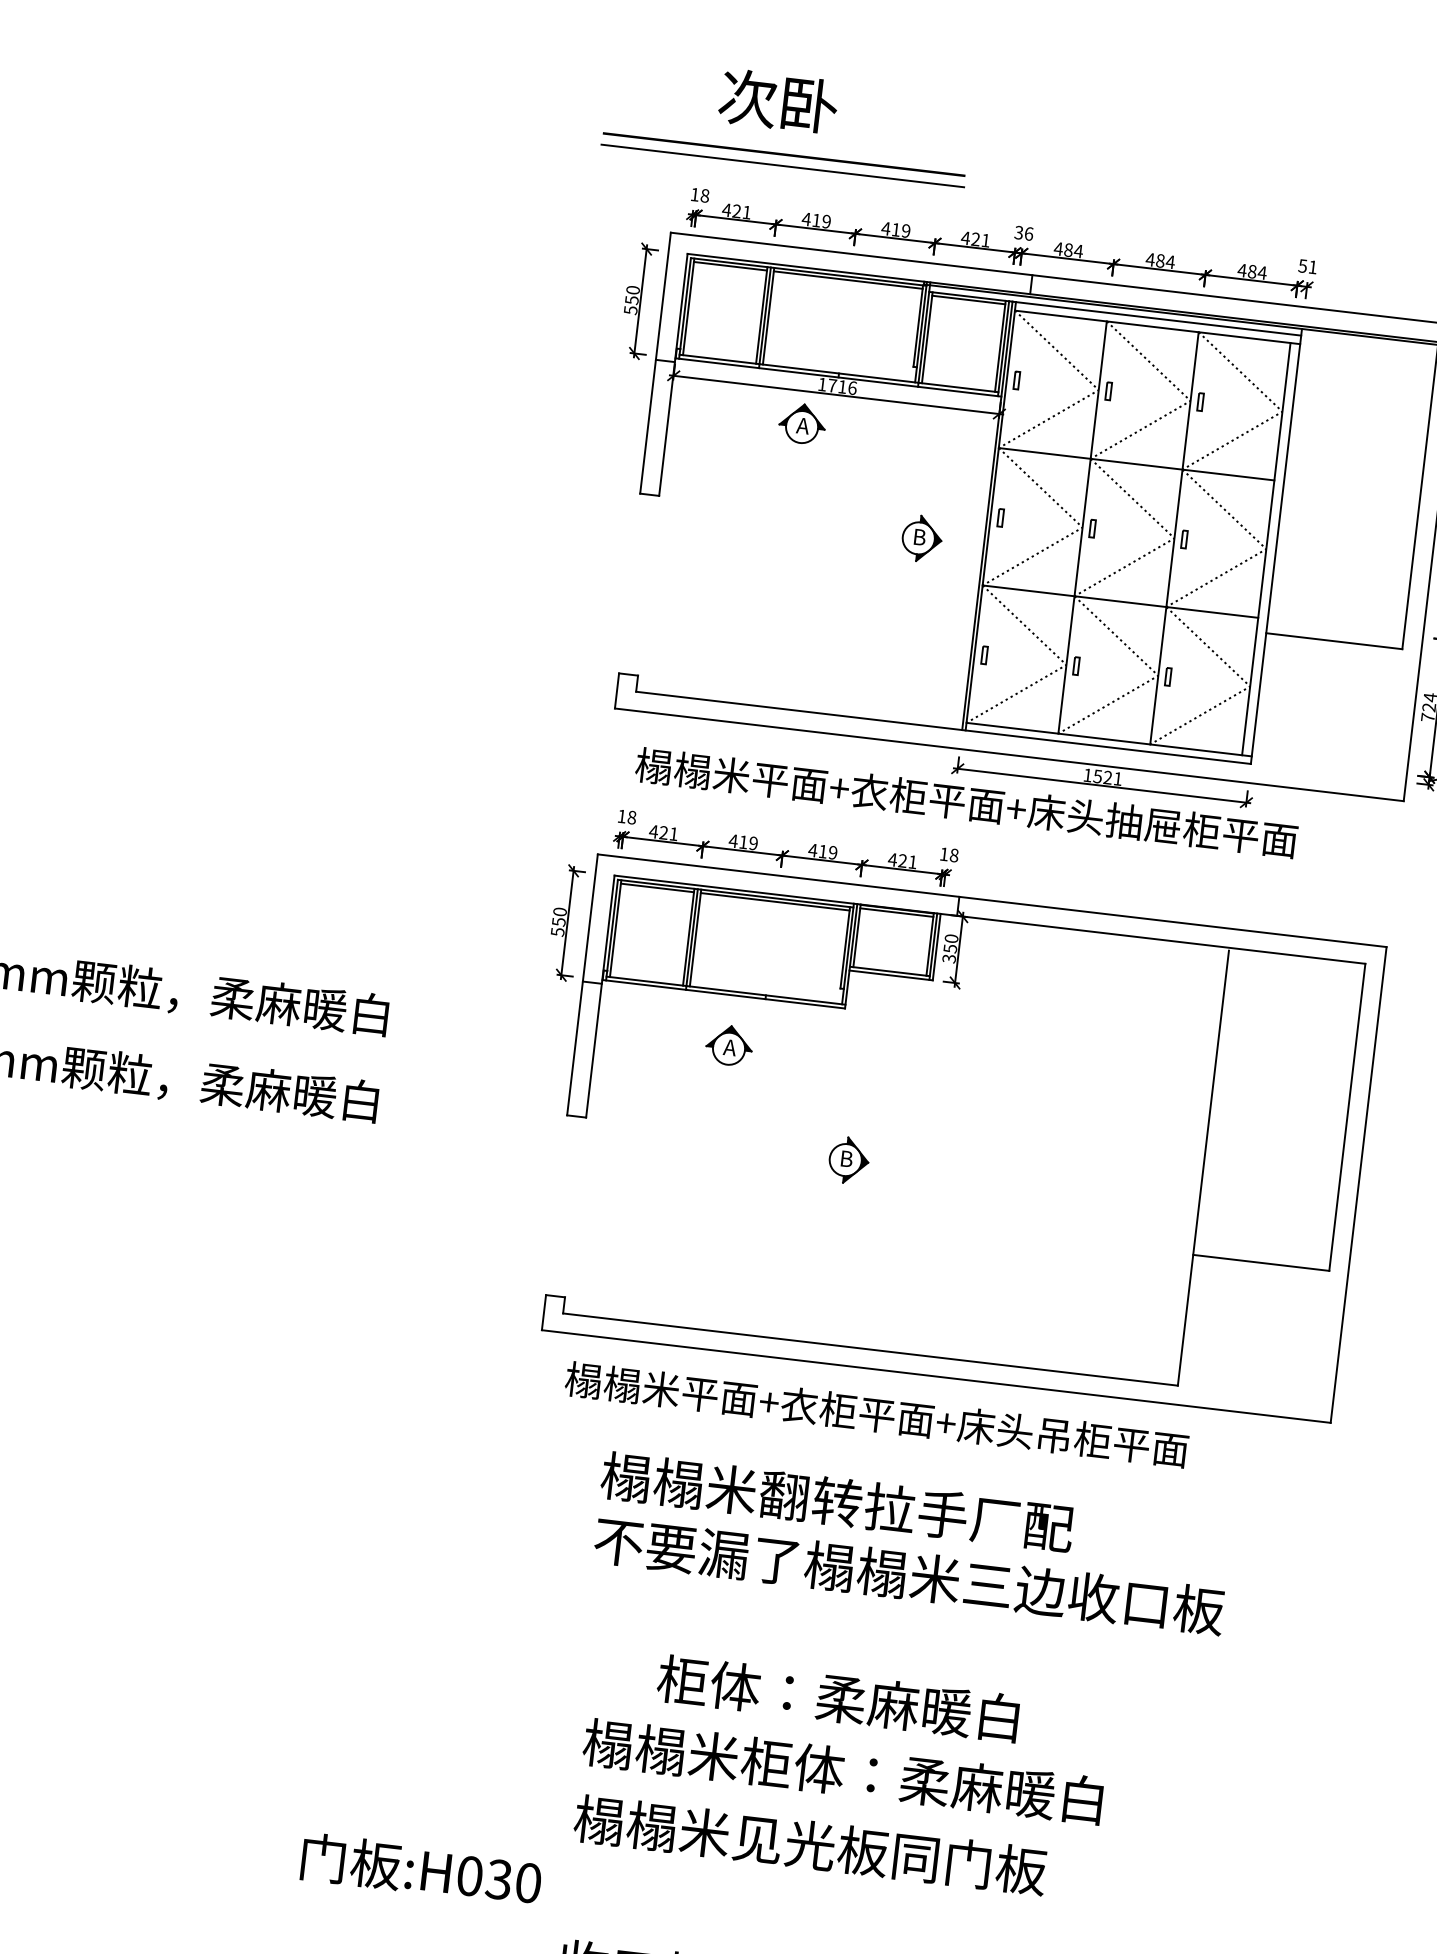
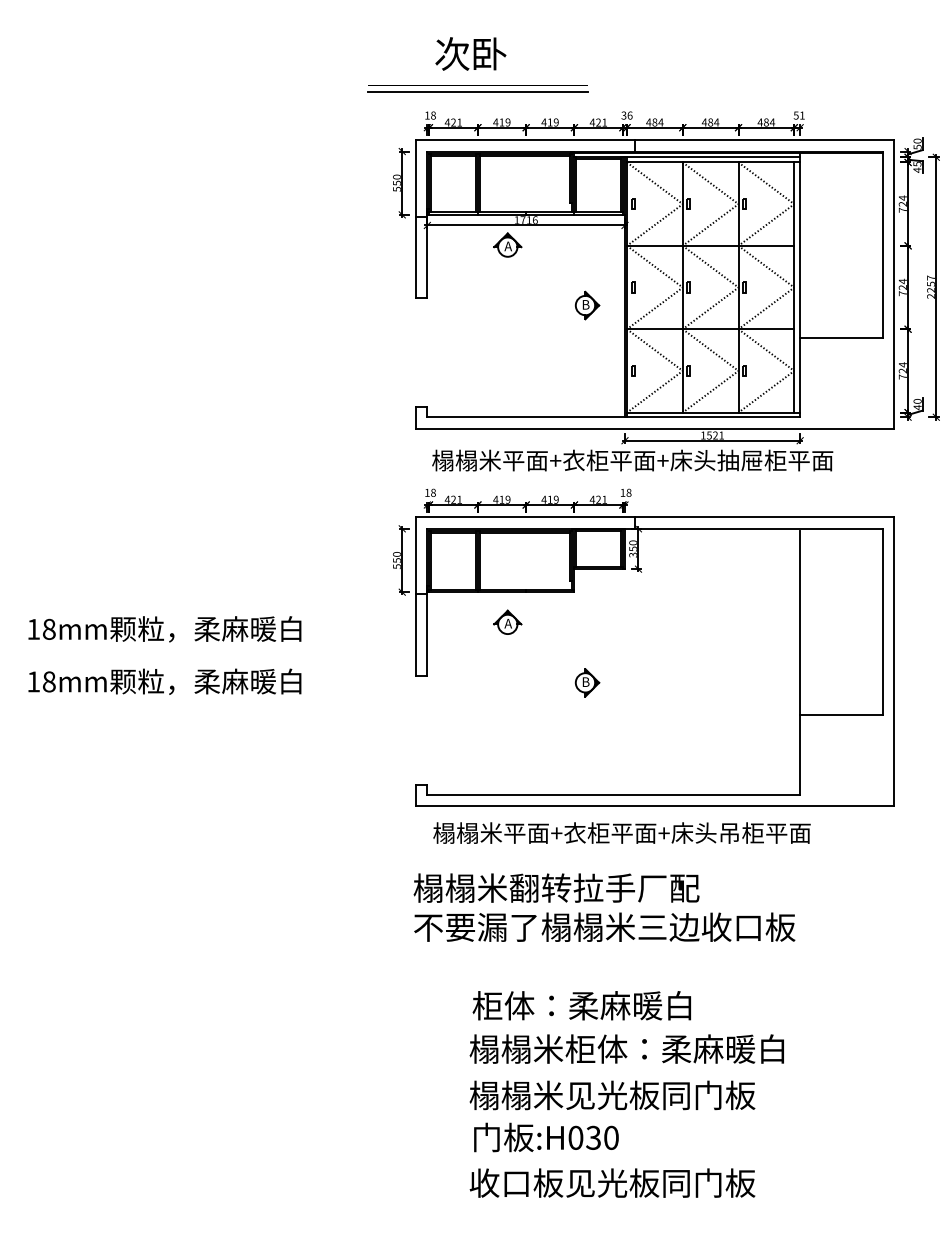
text: (912, 1543) -> (604, 907), moved
text: (837, 1698) -> (581, 1005), moved
text: (421, 1869) -> (546, 1137), moved

